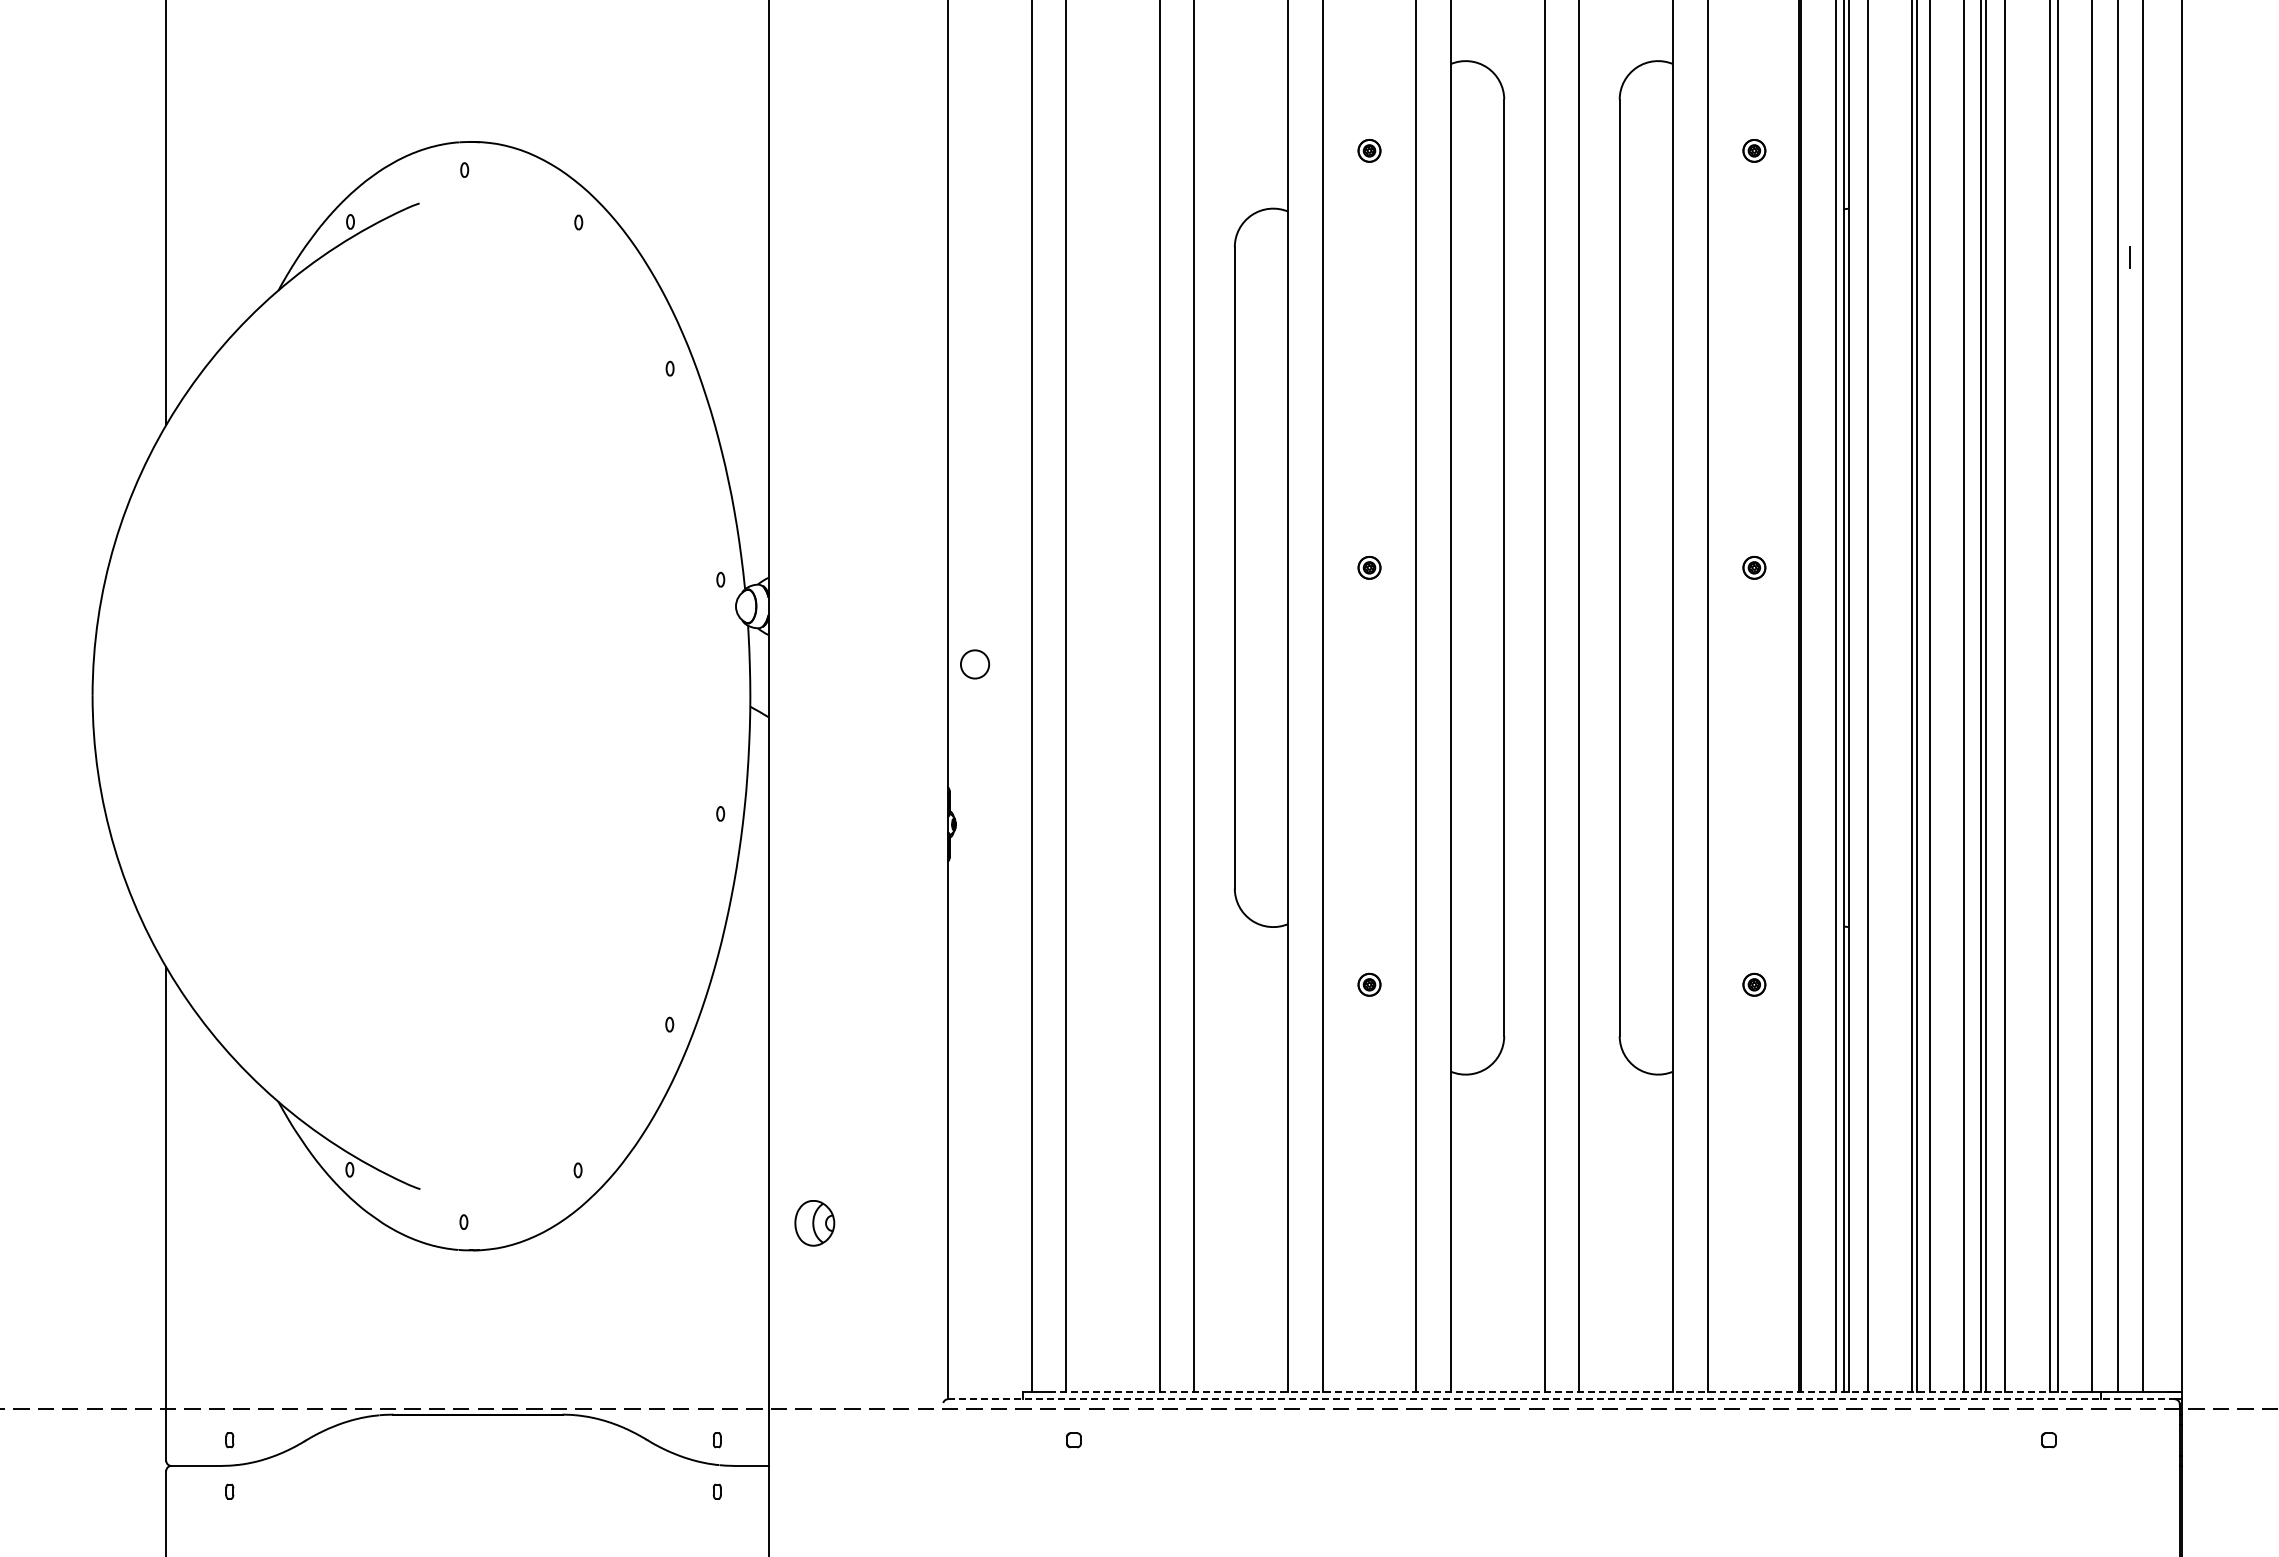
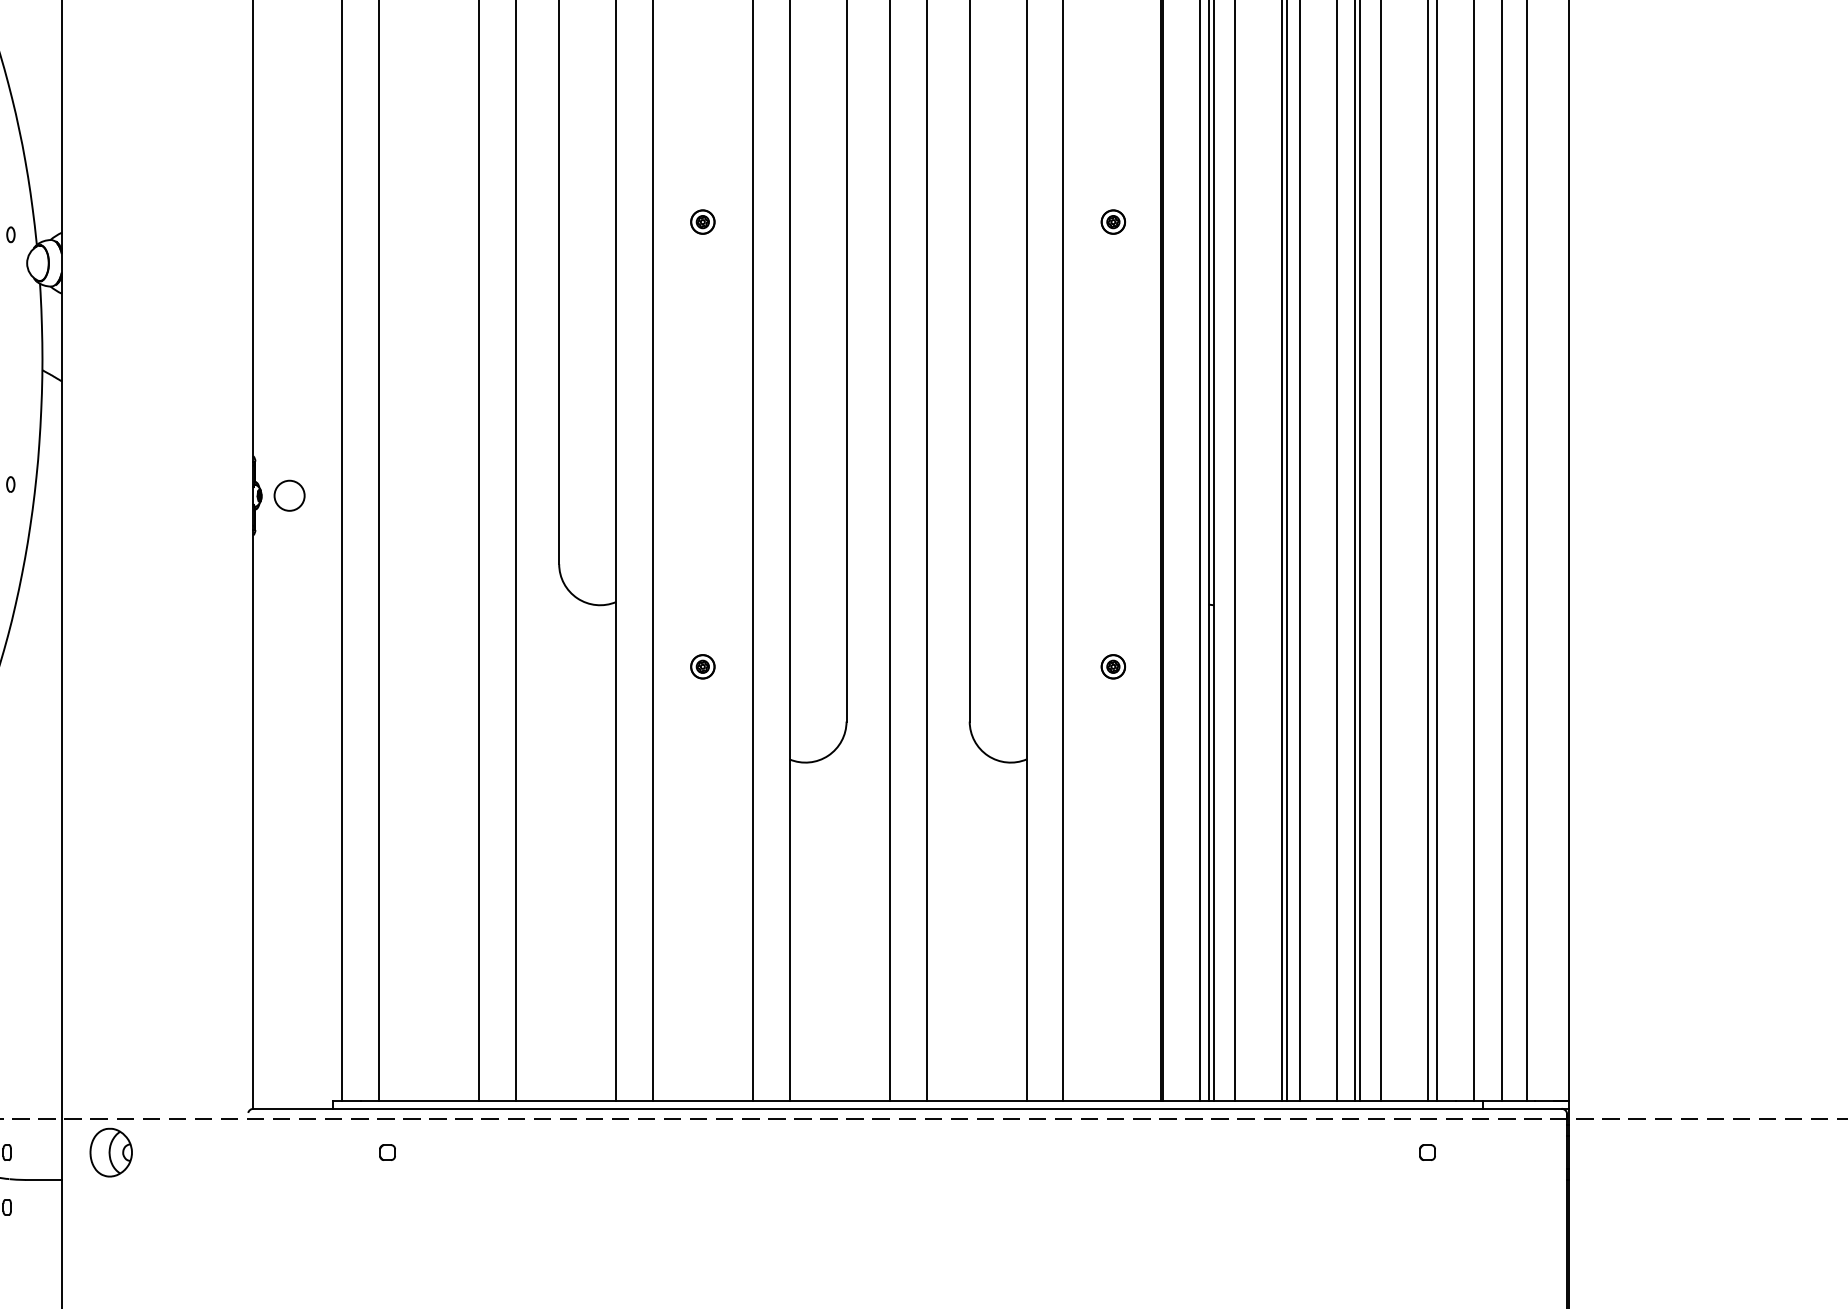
circle: (975, 664) -> (290, 495), moved
part: (814, 1223) -> (110, 1152), moved
line: (1562, 1391) -> (908, 1100), dashed -> solid
line: (1561, 1399) -> (907, 1109), dashed -> solid

